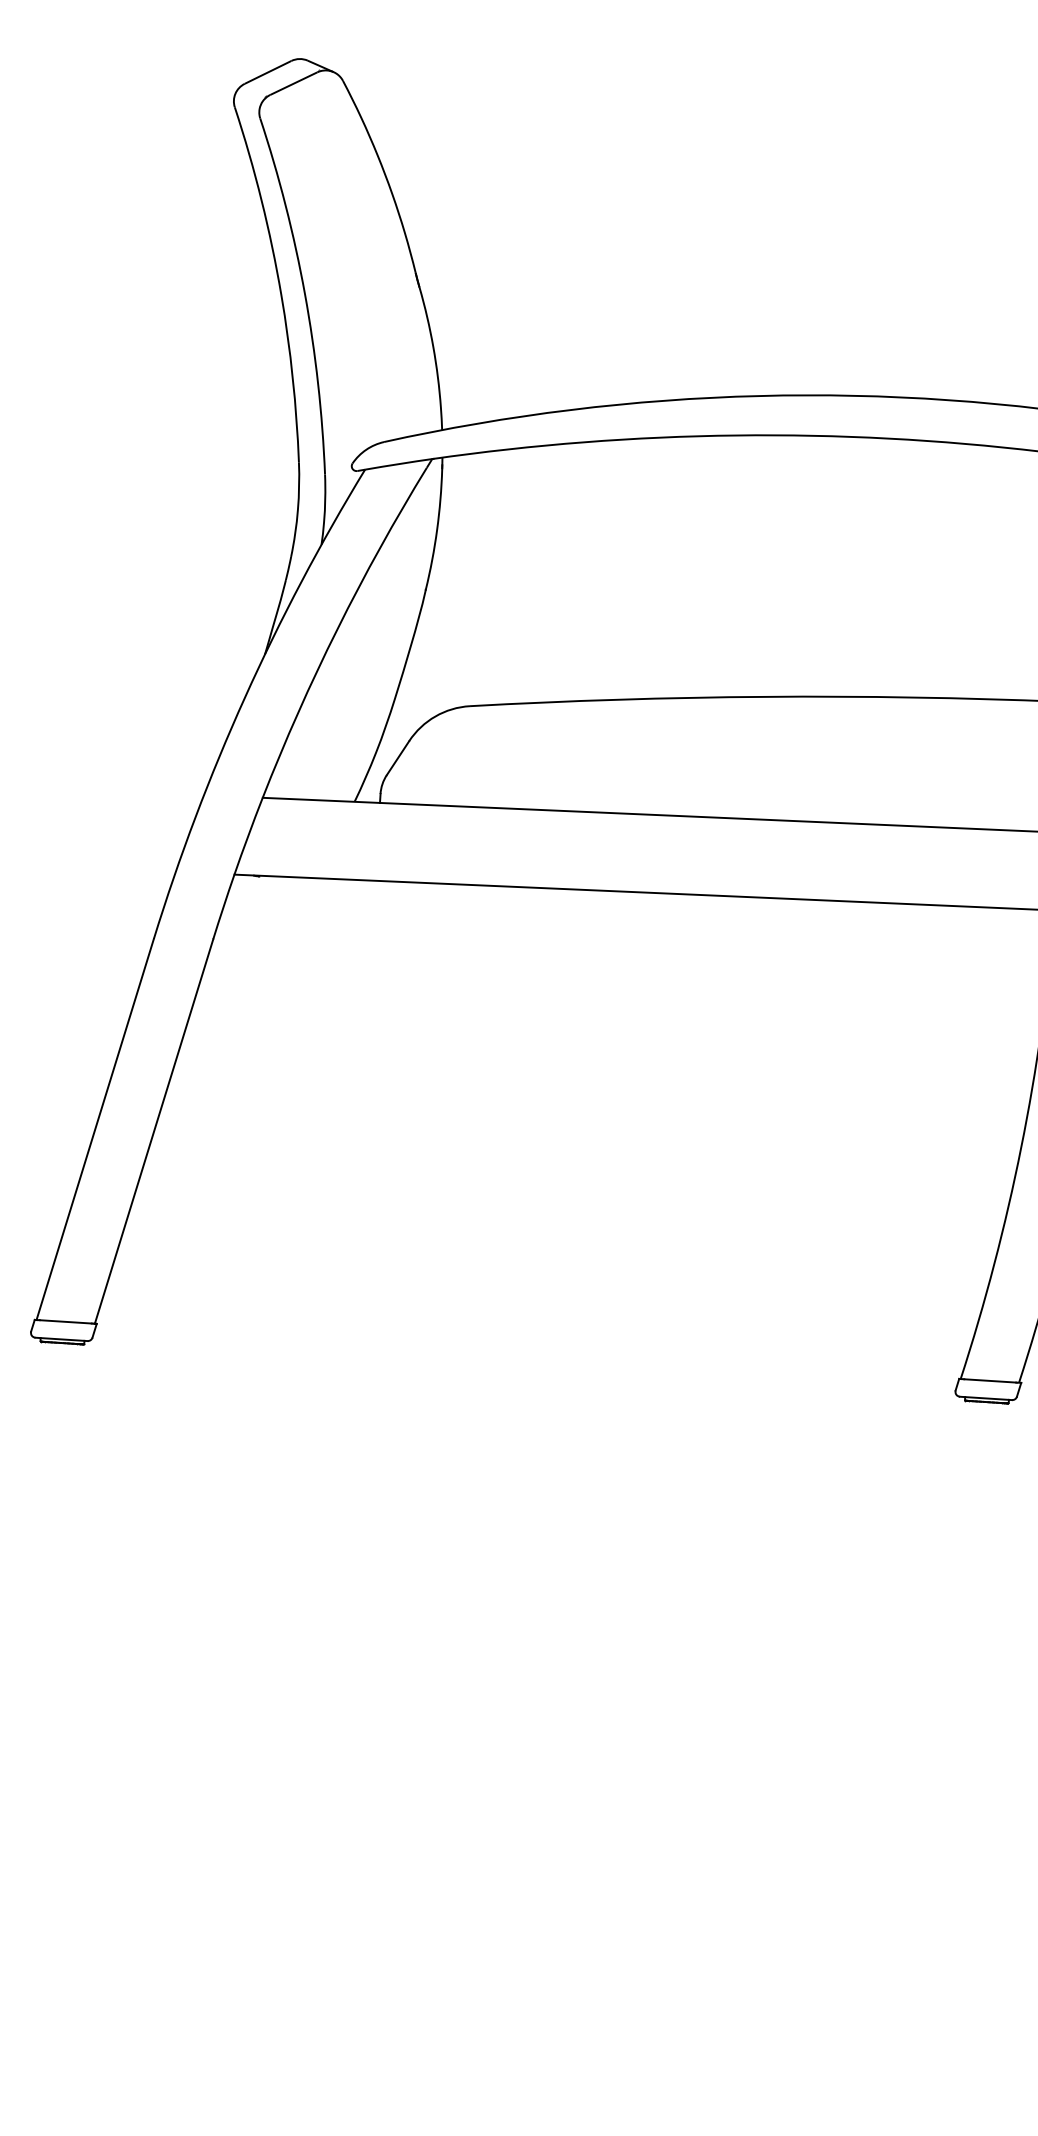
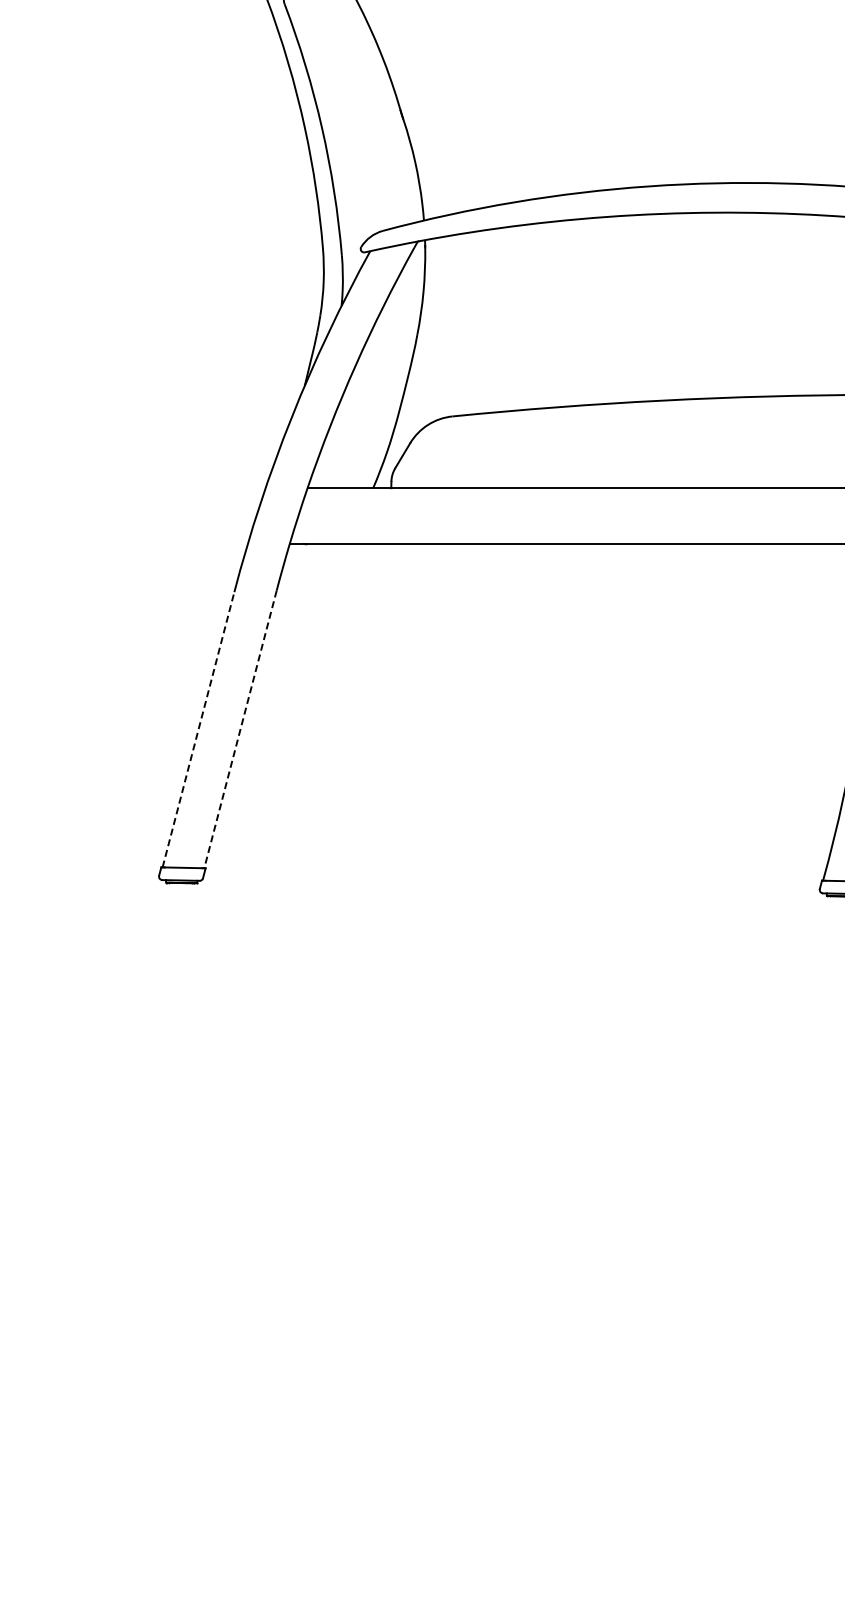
line: (95, 1129) -> (198, 729), solid -> dashed
line: (154, 1131) -> (240, 729), solid -> dashed

